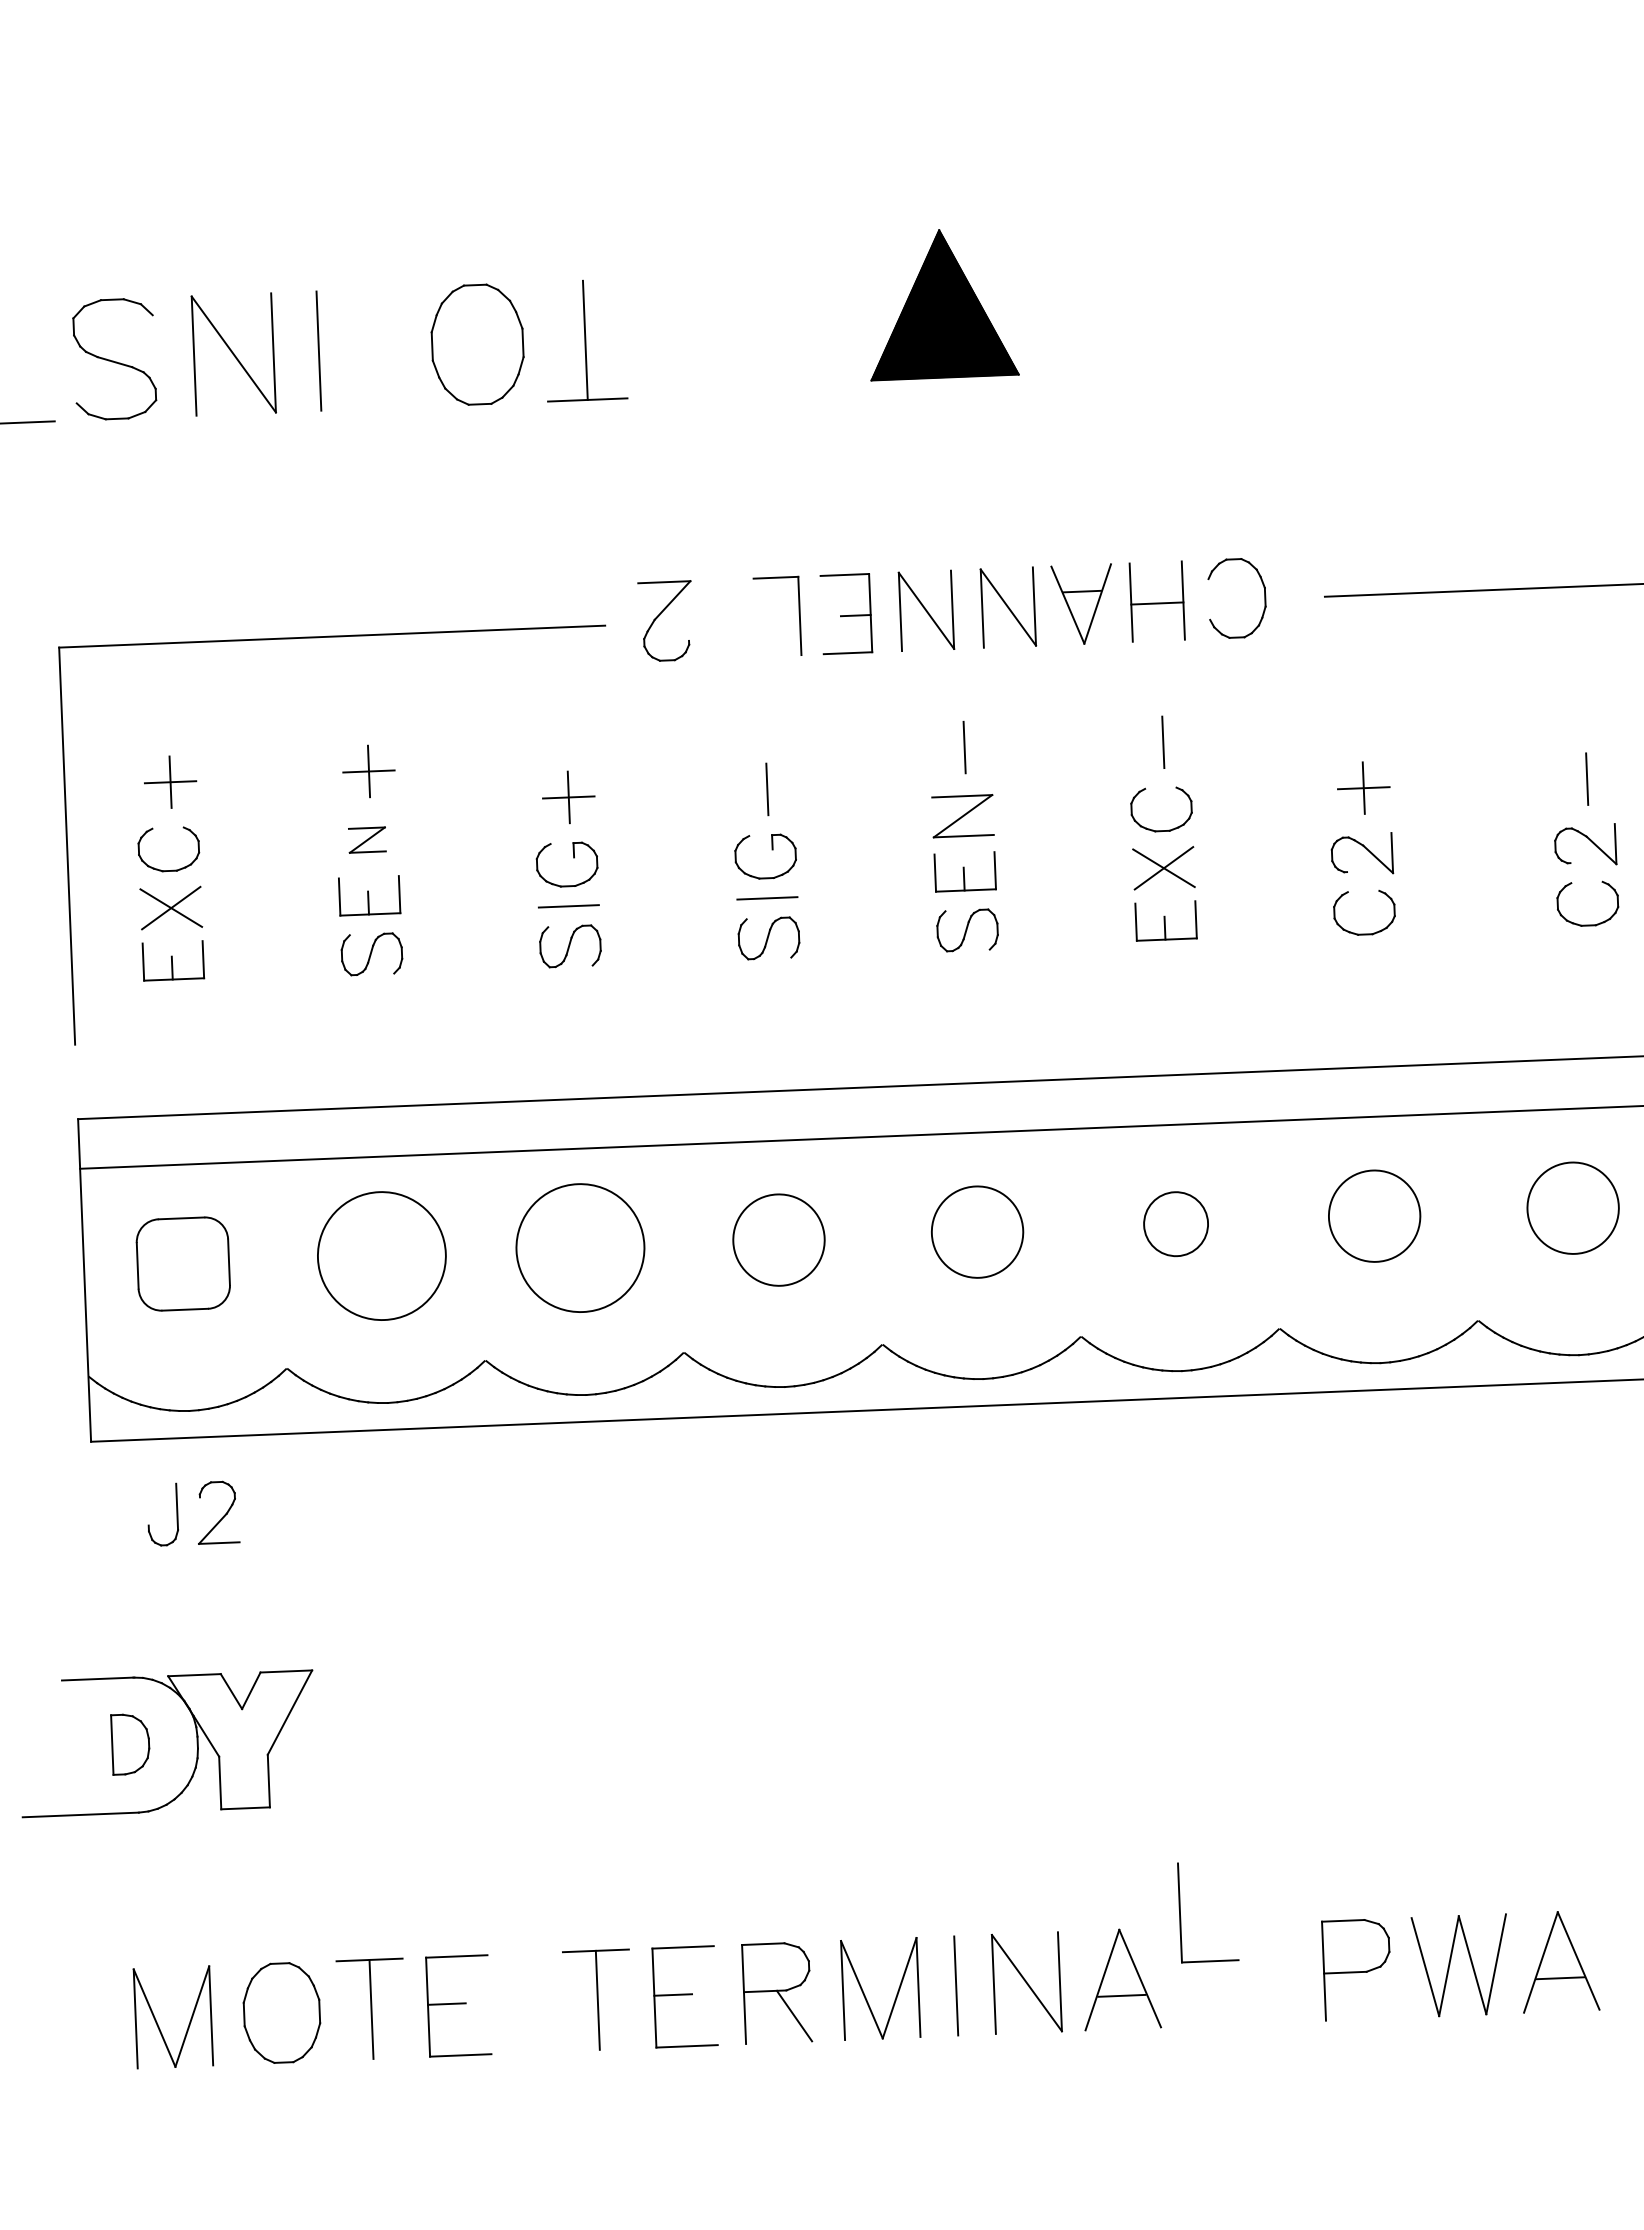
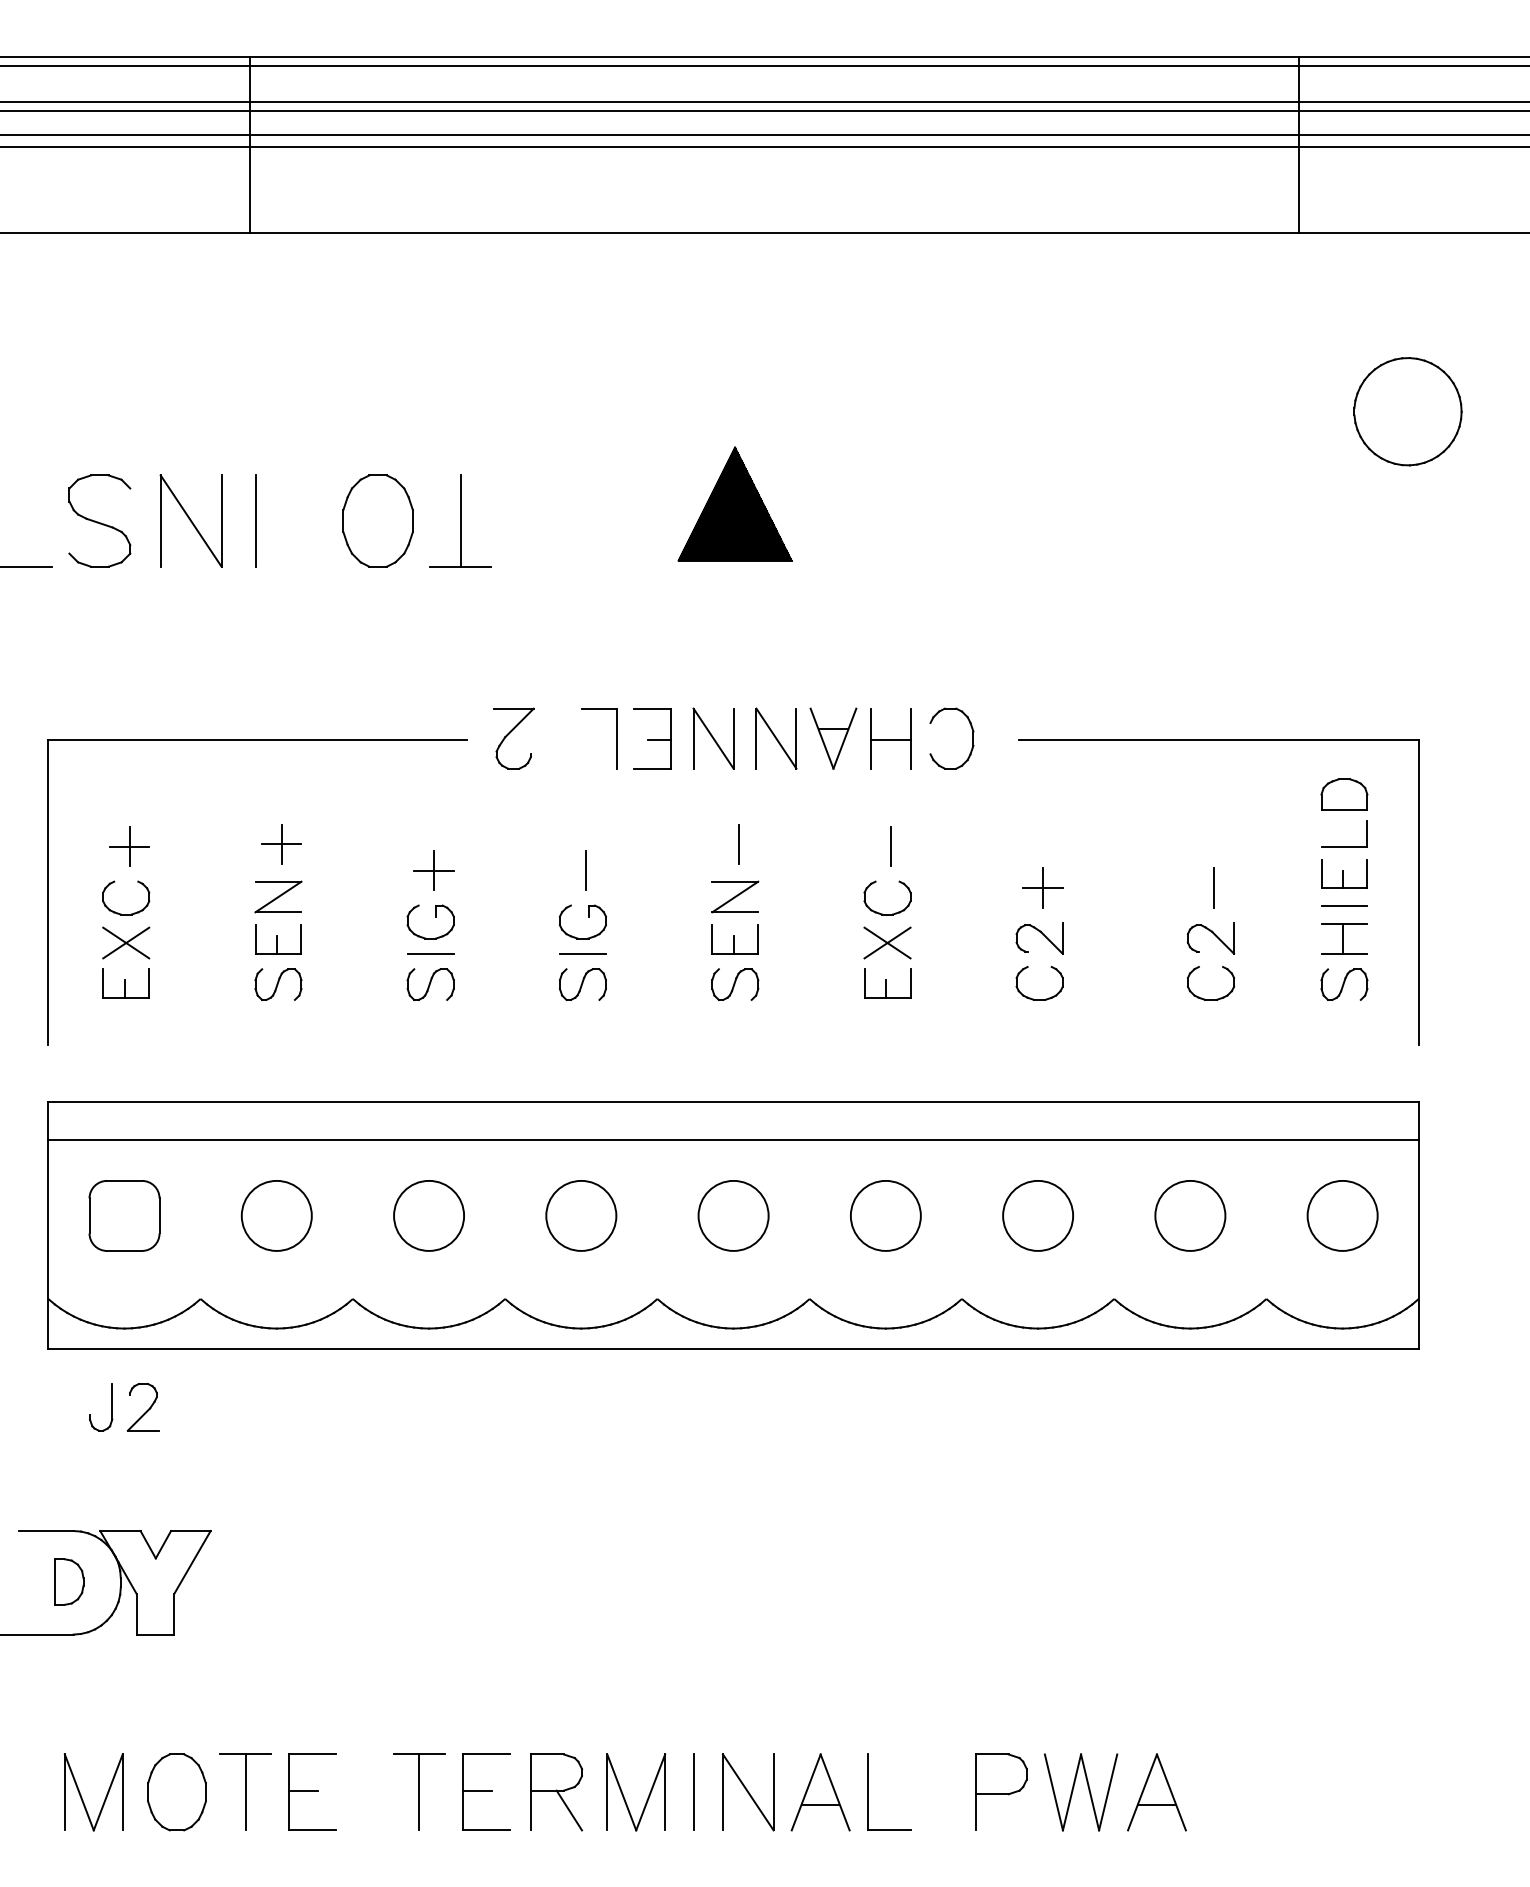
part: (367, 839) -> (278, 896), size x1.67
circle: (1175, 1223) -> (885, 1215), size x1.43
circle: (580, 1247) -> (429, 1215), size x0.71
circle: (381, 1255) -> (276, 1215), size x0.71
part: (1181, 1911) -> (868, 1791), moved

